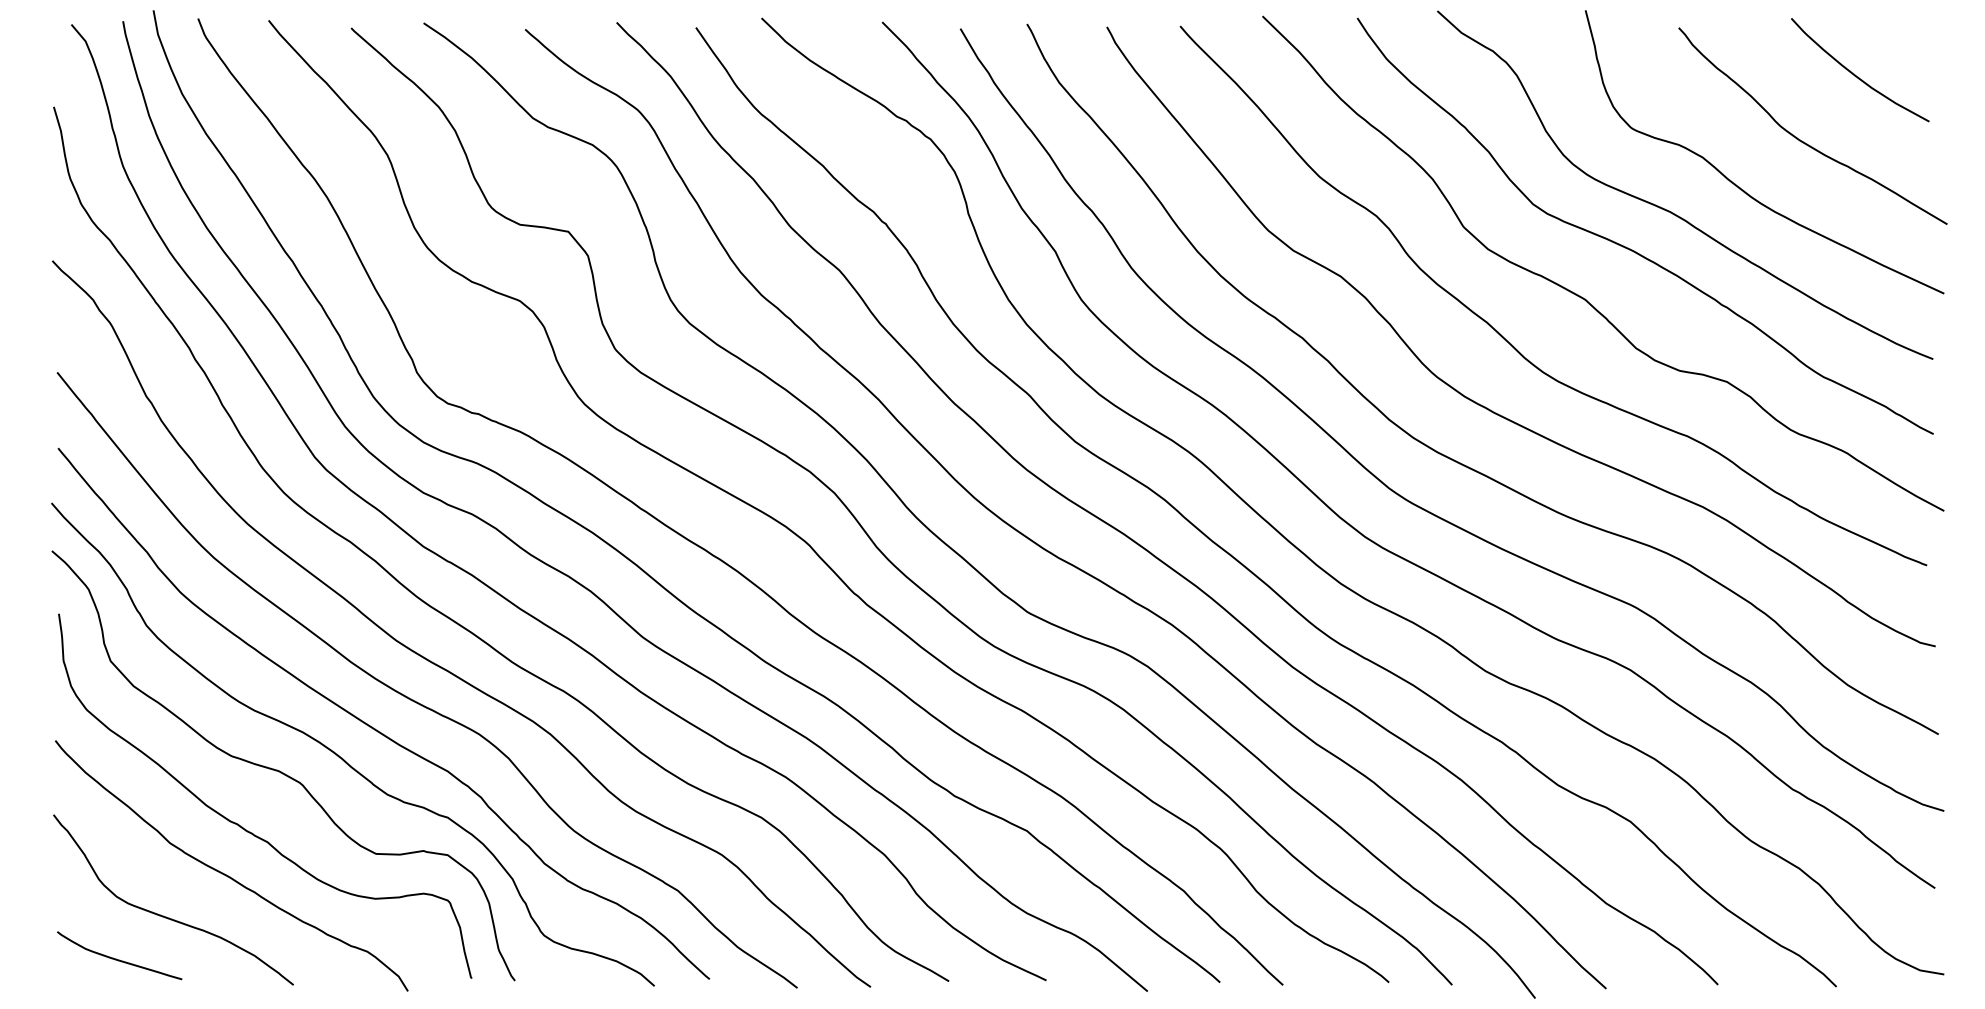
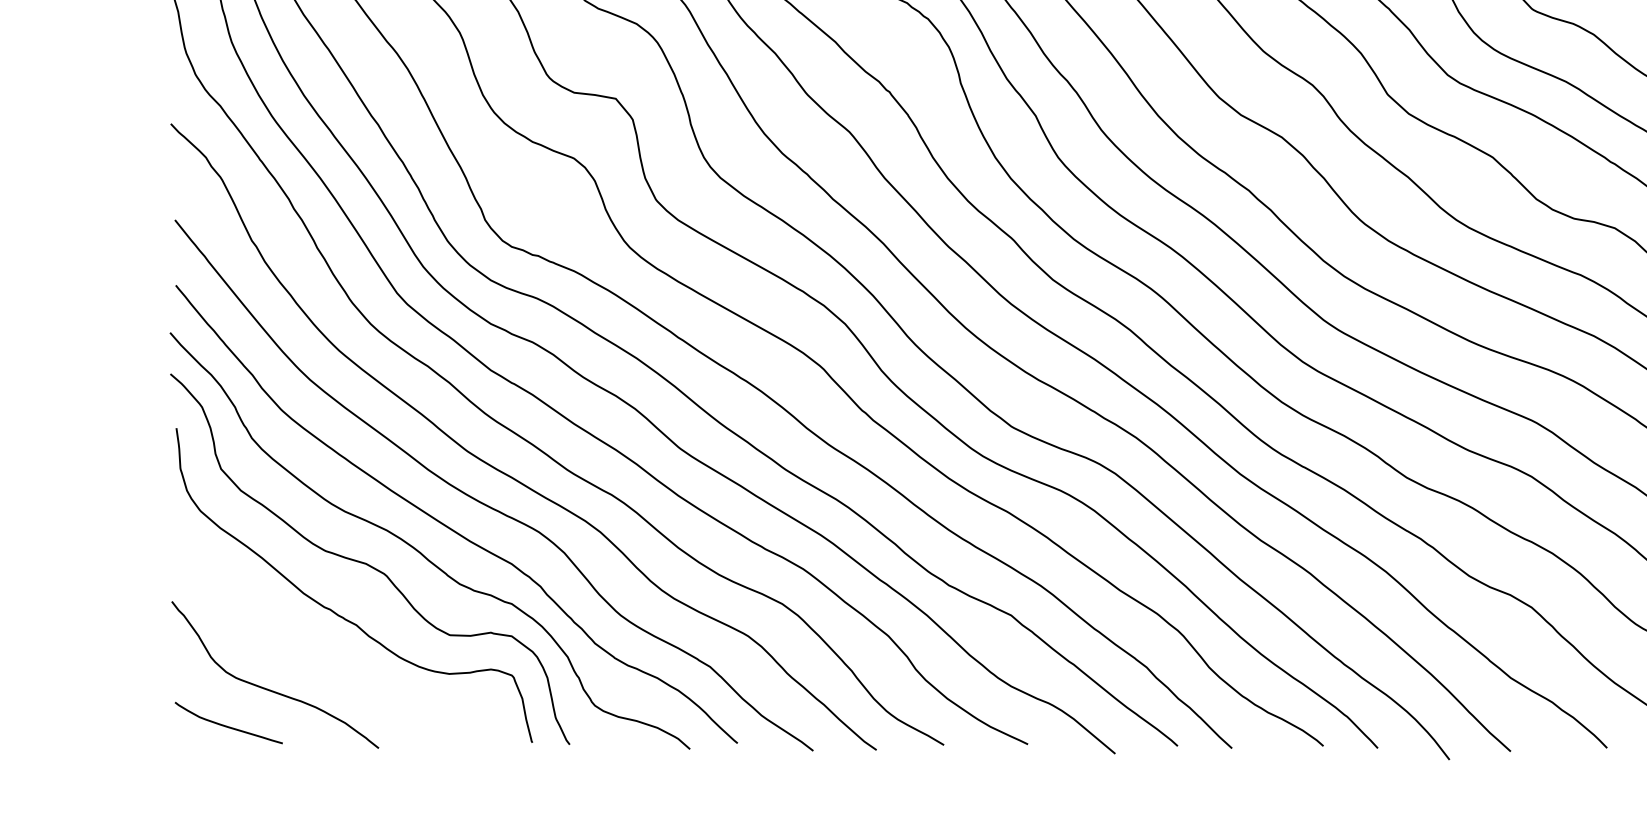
curve: (226, 874) -> (320, 652), removed

